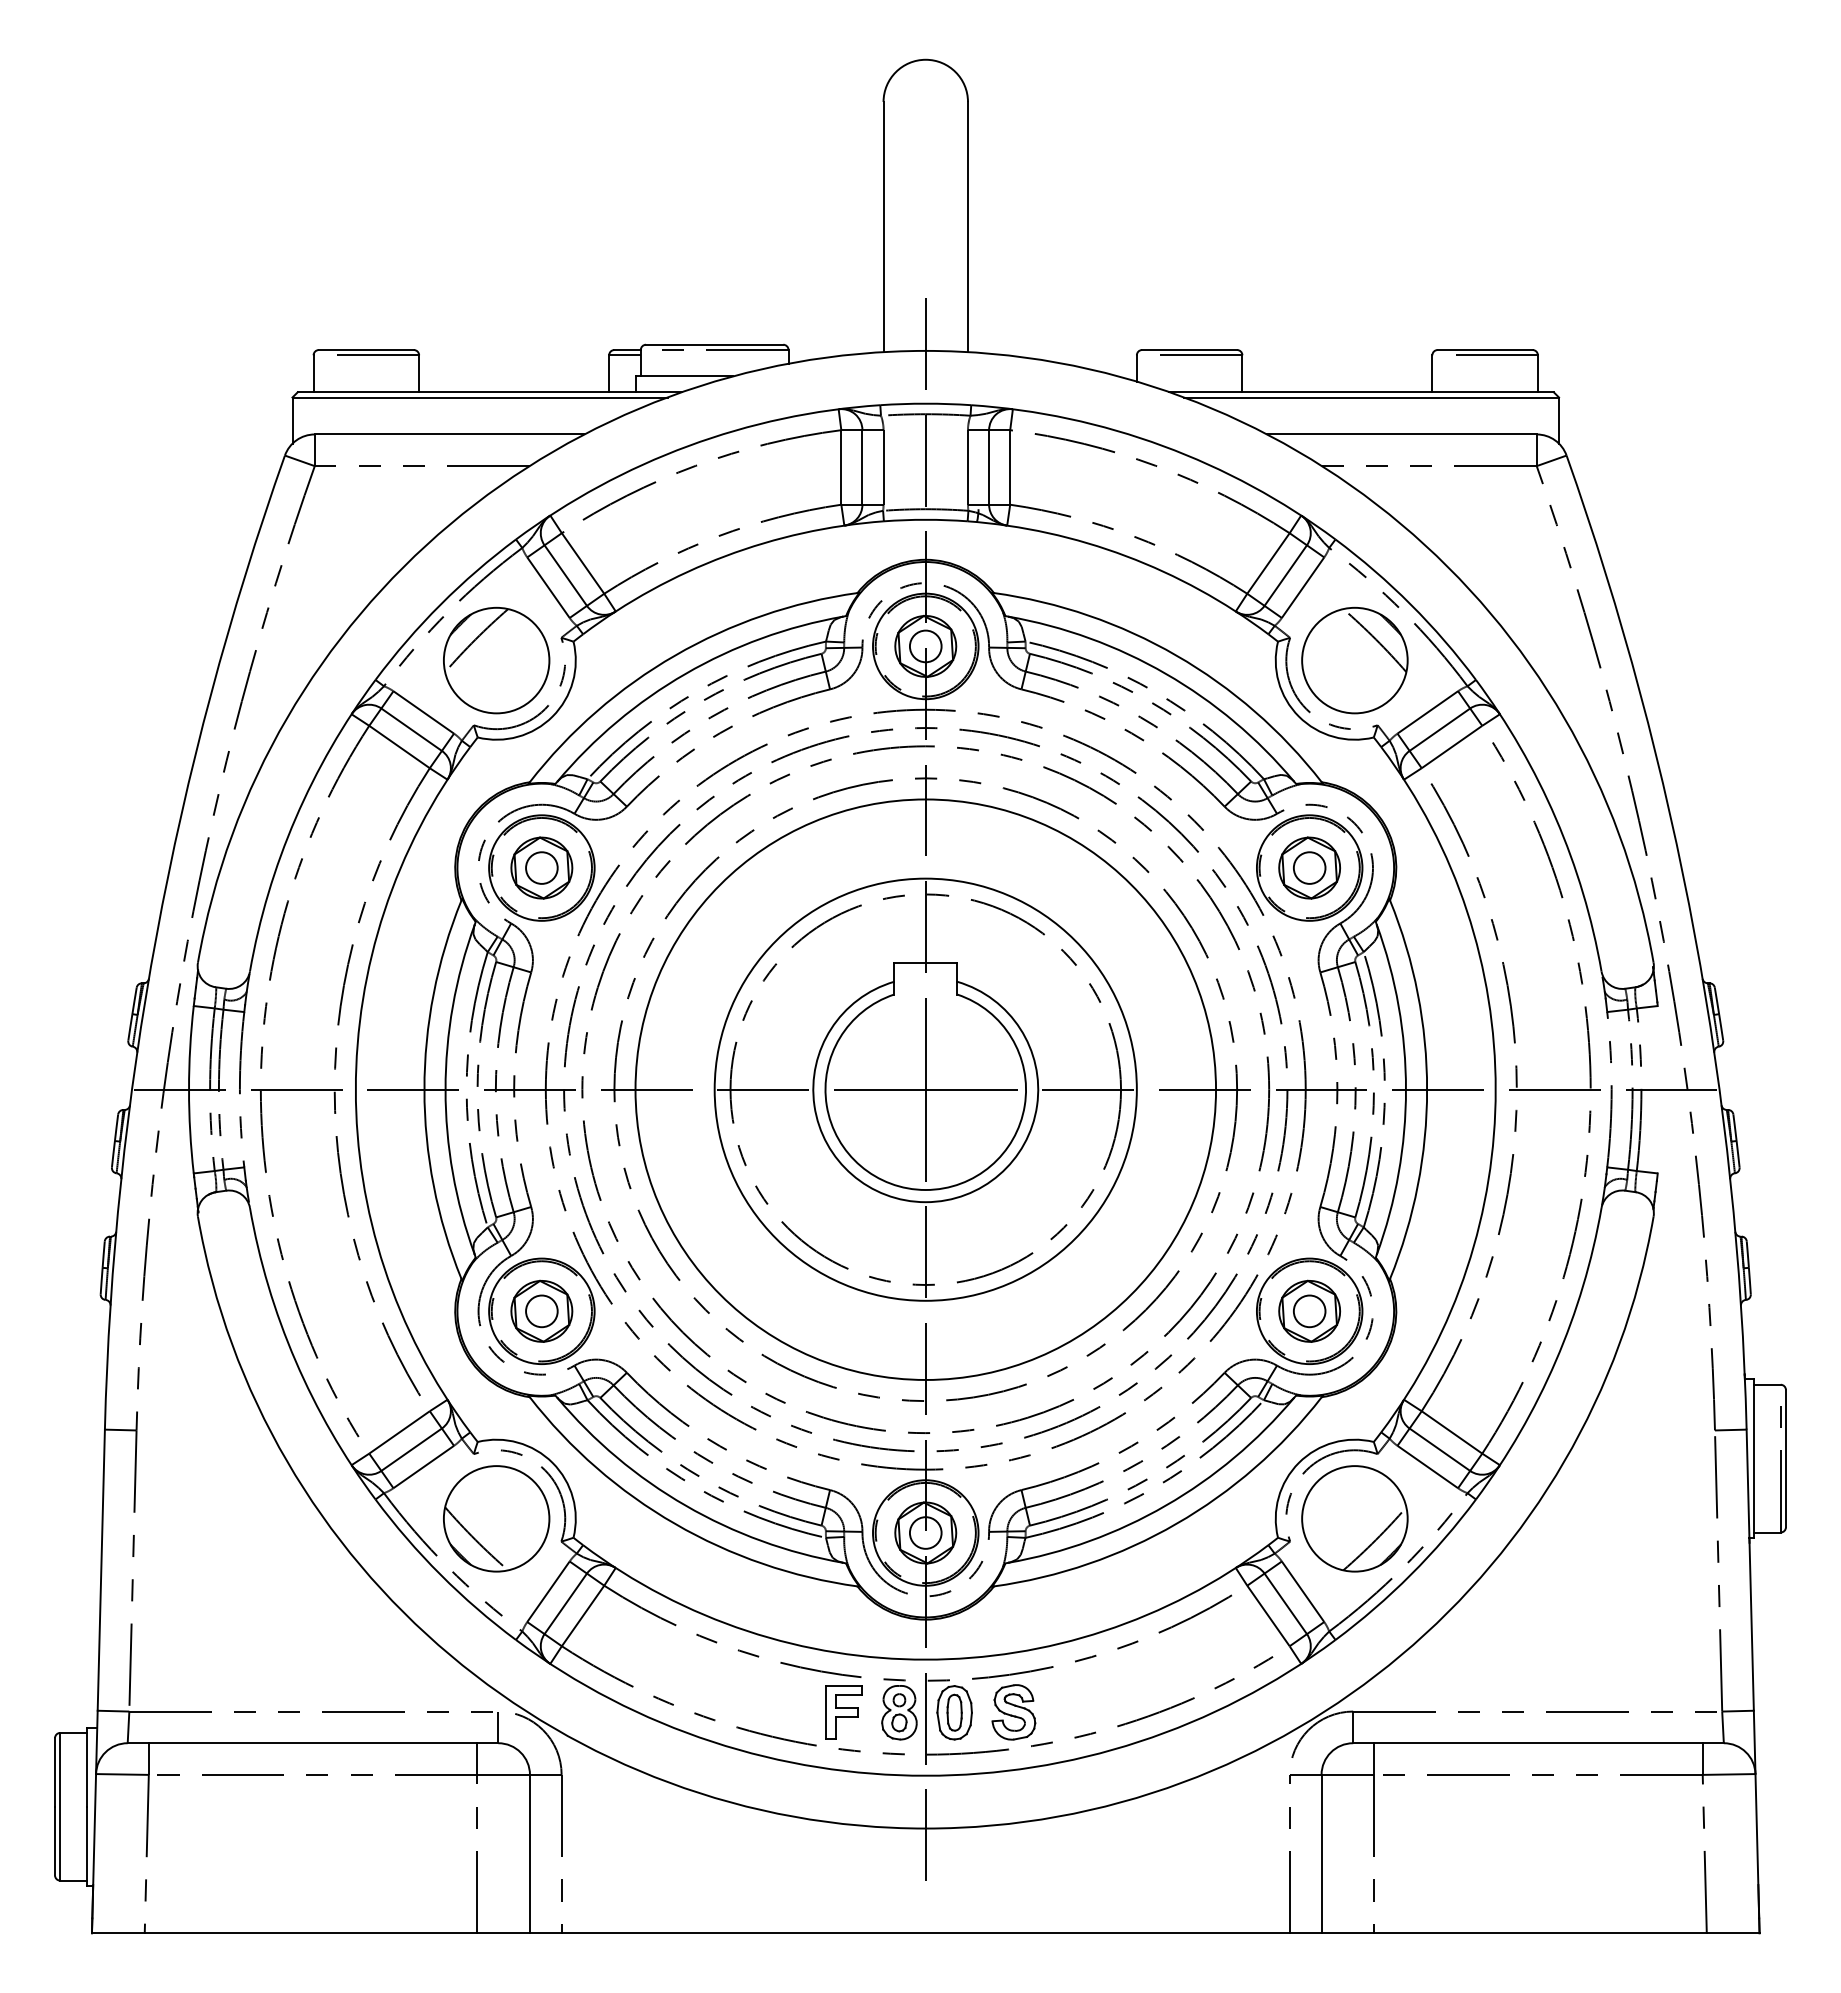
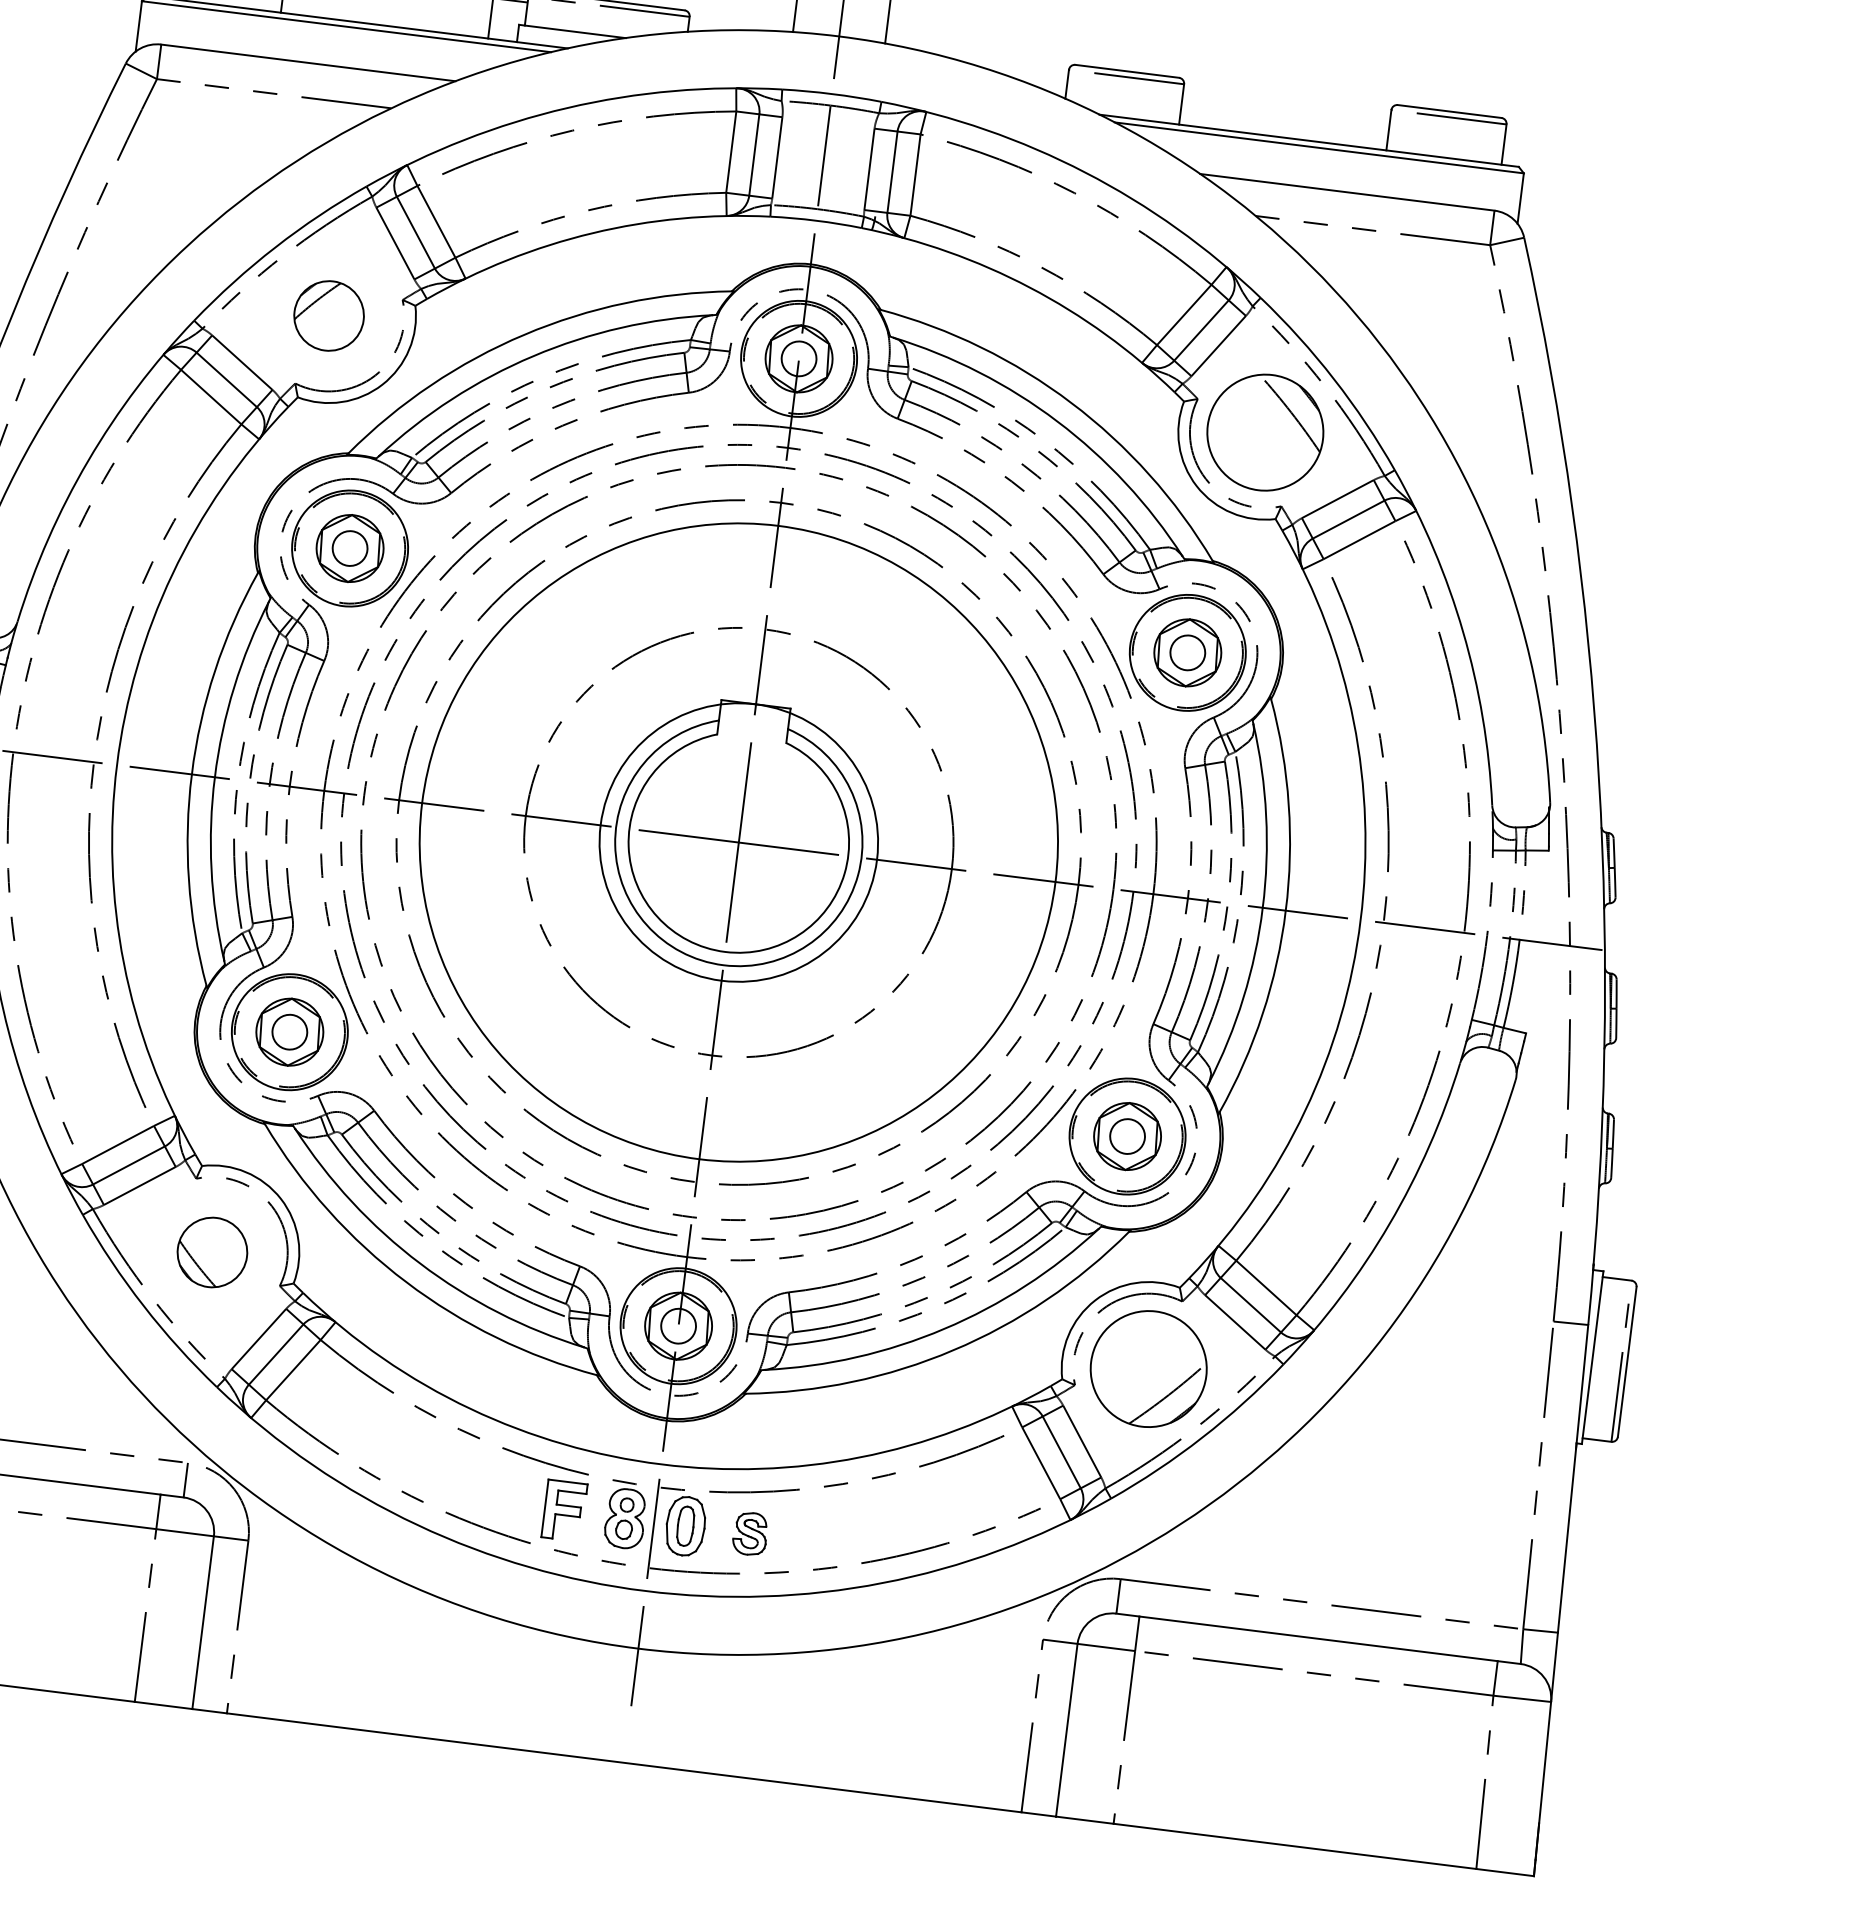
part: (496, 660) -> (328, 315), size x0.6
circle: (925, 1089) -> (738, 842), size x0.6
part: (496, 1518) -> (212, 1252), size x0.6
part: (1013, 1712) -> (749, 1533), size x0.7

